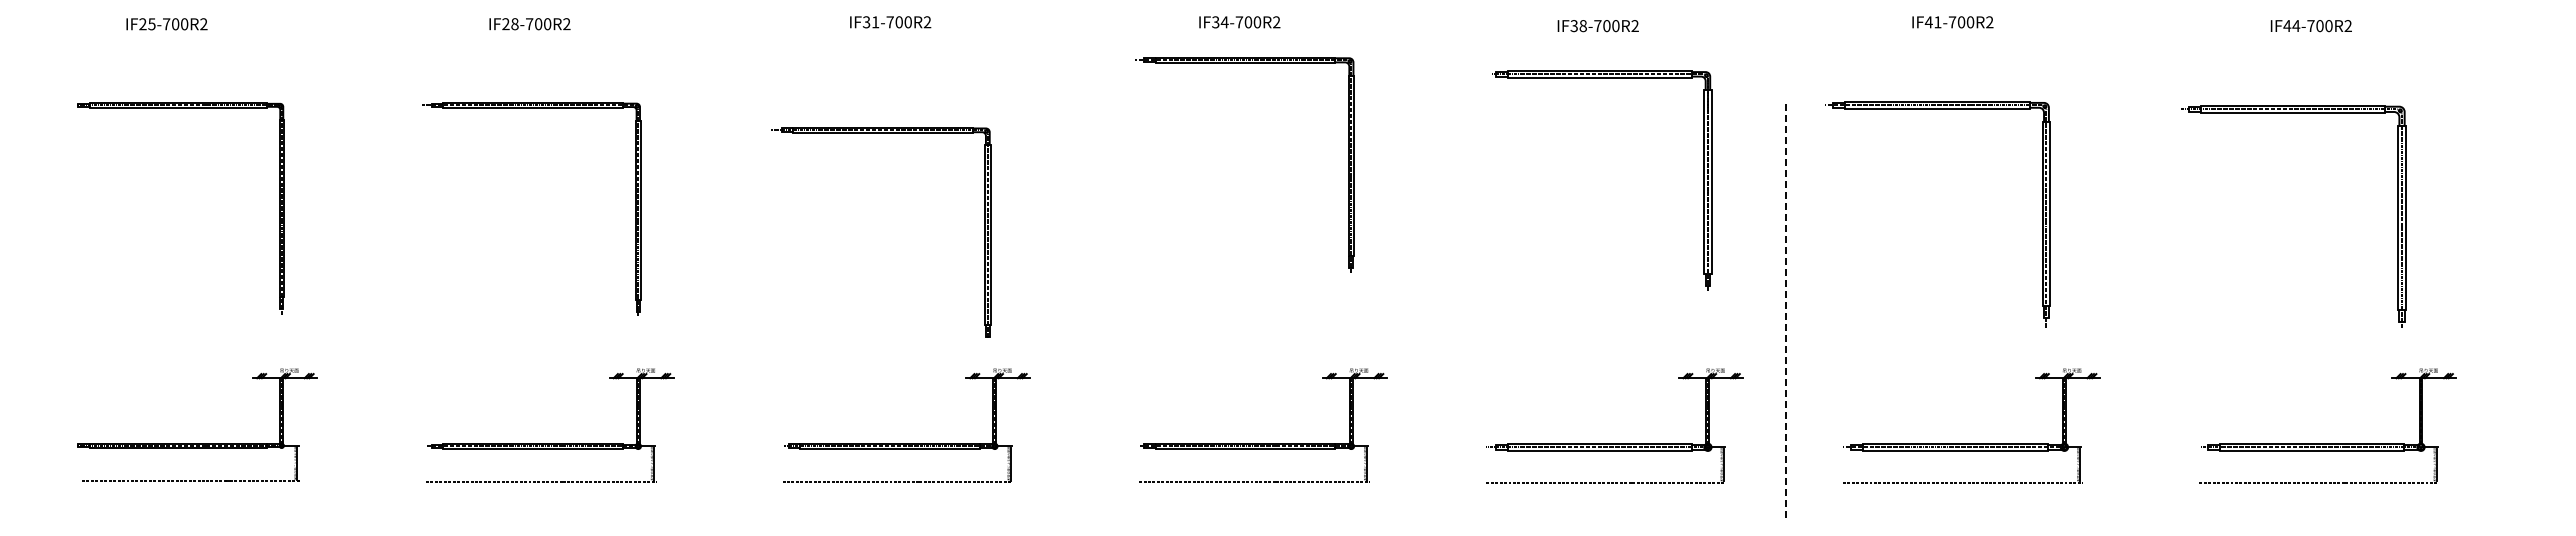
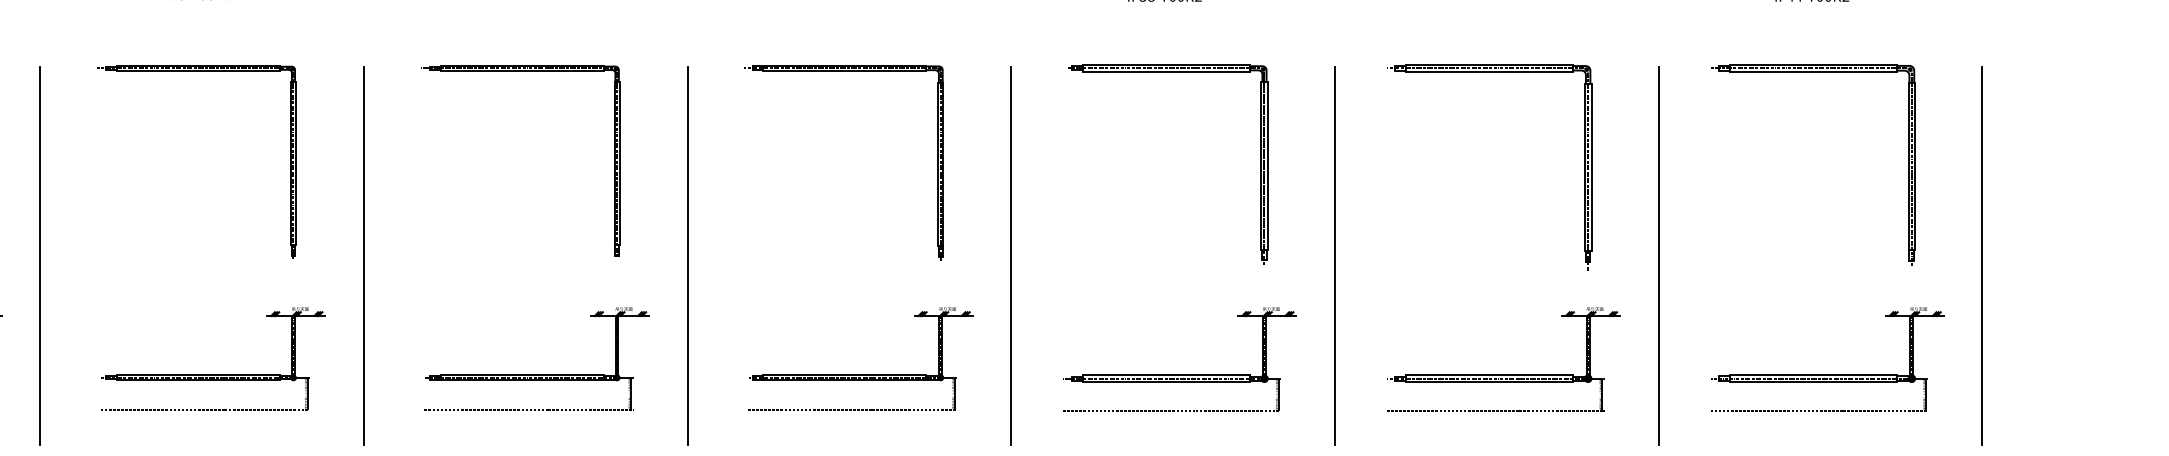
part: (1244, 63) -> (843, 71), moved
part: (1937, 109) -> (1489, 72), moved
part: (2293, 113) -> (1813, 72), moved
part: (881, 133) -> (520, 71), moved
part: (1703, 180) -> (1260, 164), moved
line: (359, 311) -> (40, 255), added
line: (715, 311) -> (363, 255), added
line: (1072, 311) -> (687, 255), added
line: (1429, 311) -> (1011, 255), added
line: (1785, 311) -> (1334, 255), dashed -> solid
line: (2142, 311) -> (1658, 255), added
line: (2498, 311) -> (1982, 255), added

